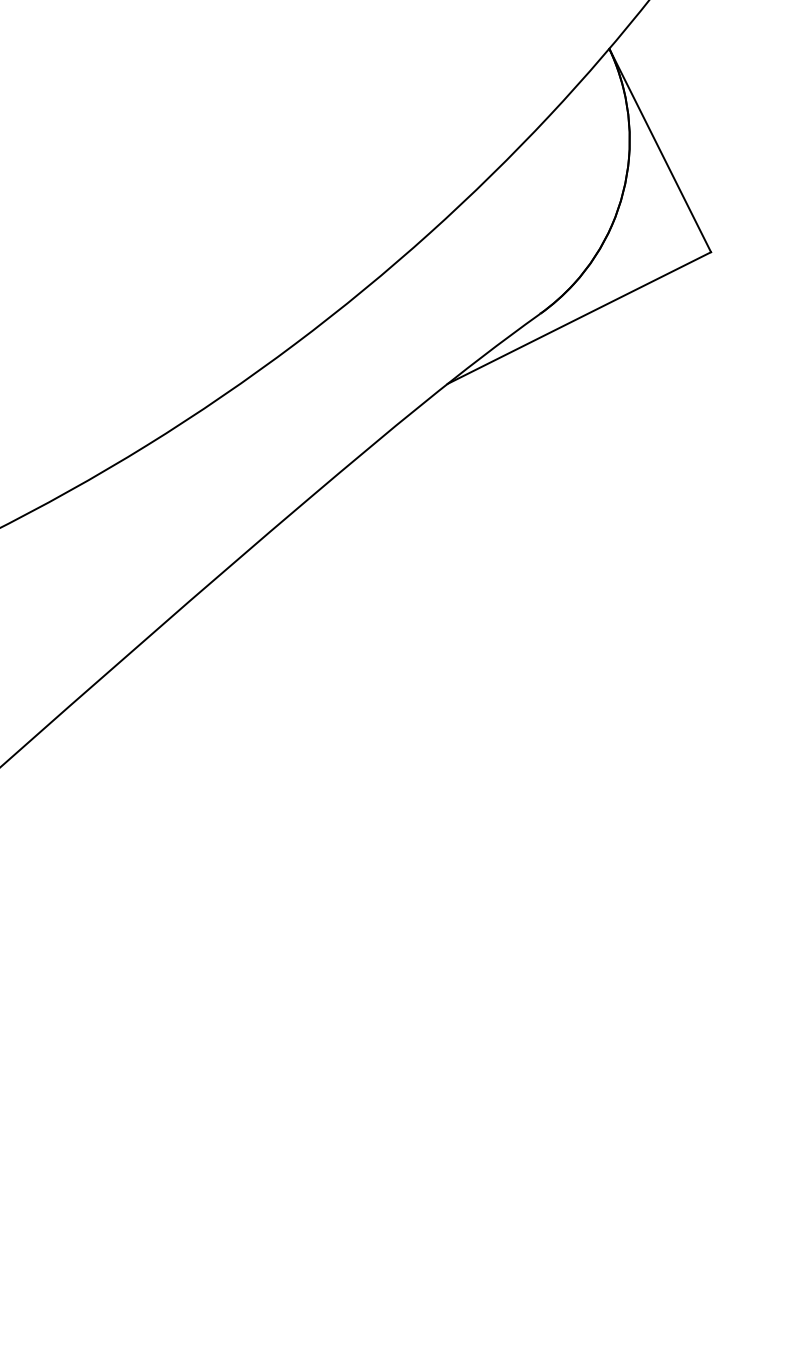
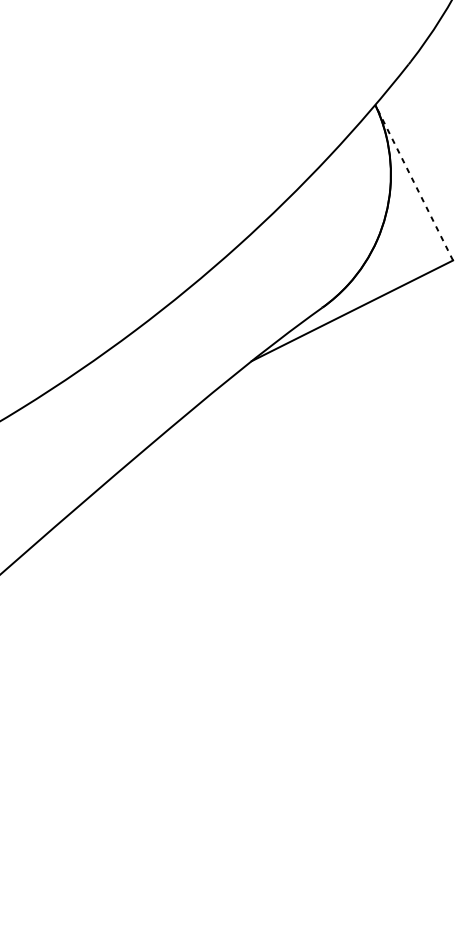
line: (660, 150) -> (414, 182), solid -> dashed

